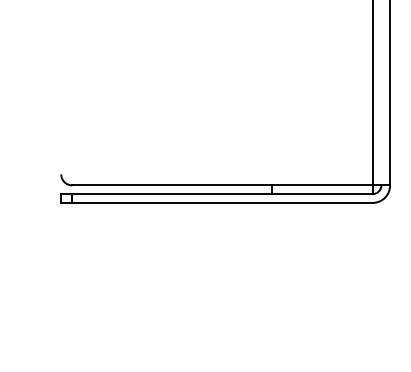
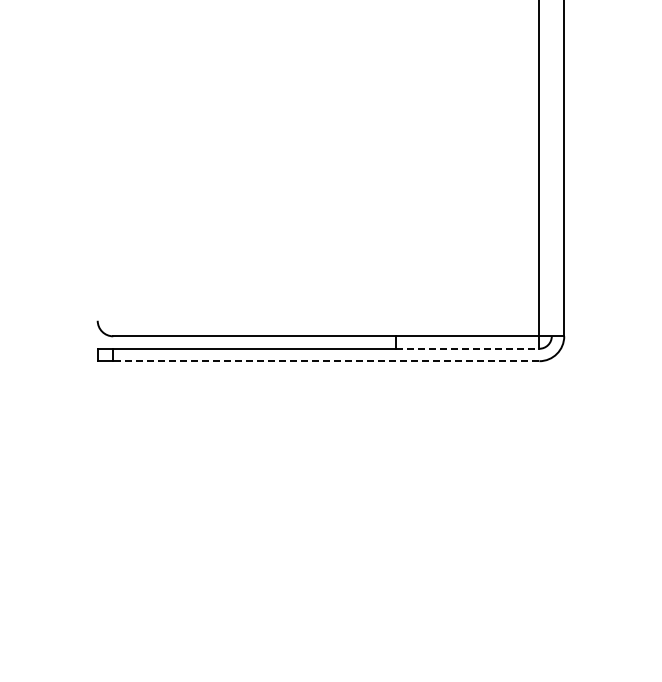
line: (321, 193) -> (467, 348), solid -> dashed
line: (221, 203) -> (325, 361), solid -> dashed

